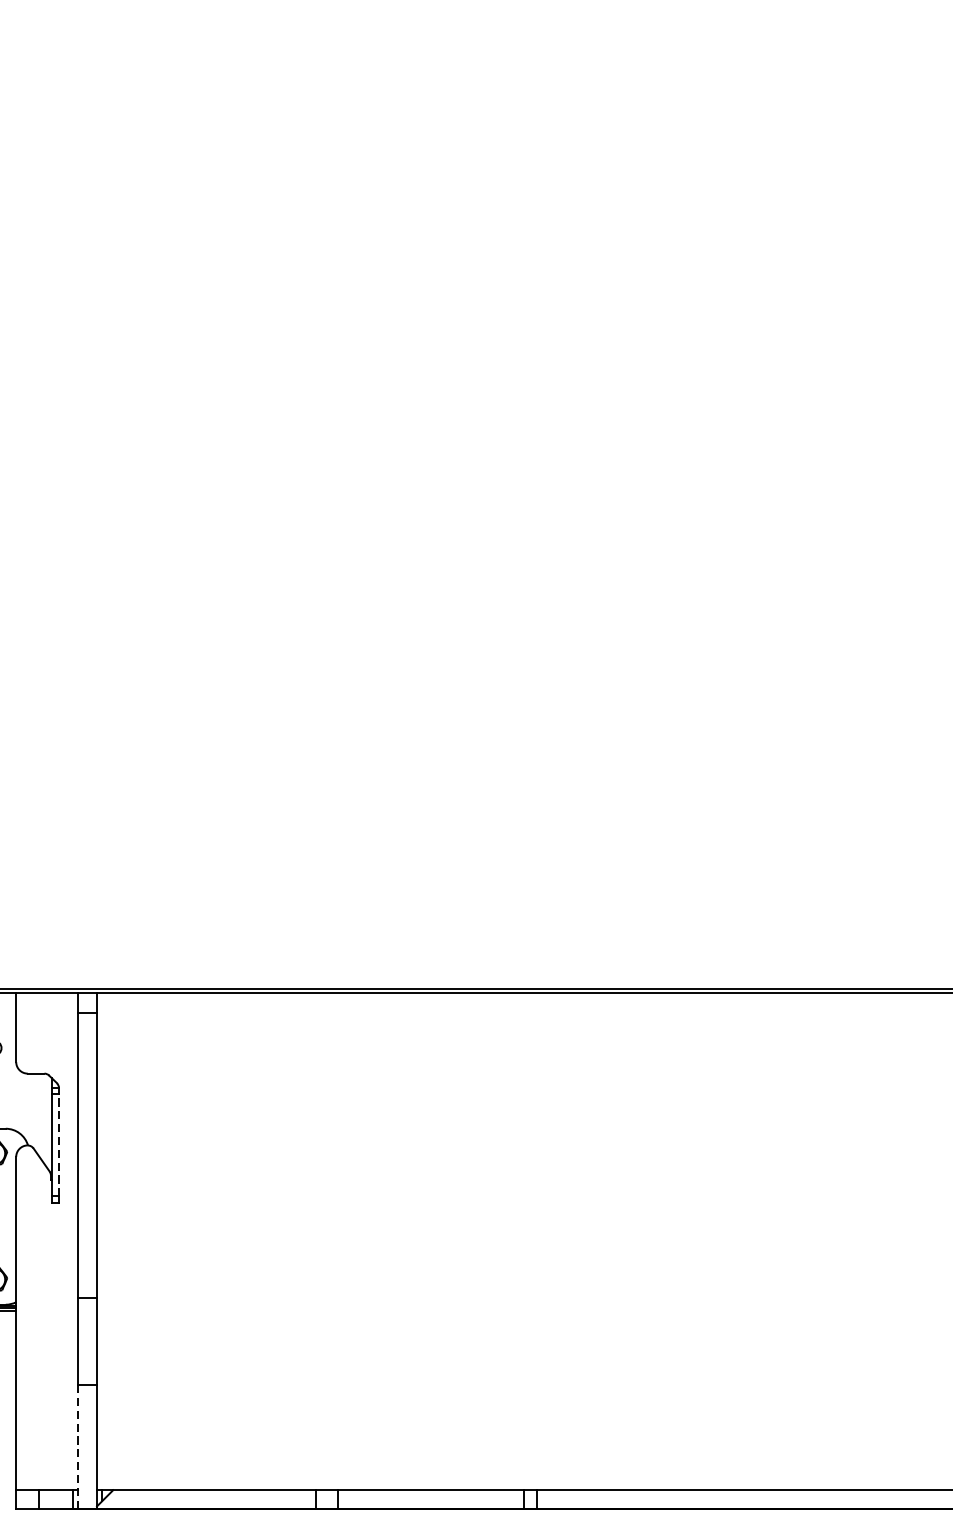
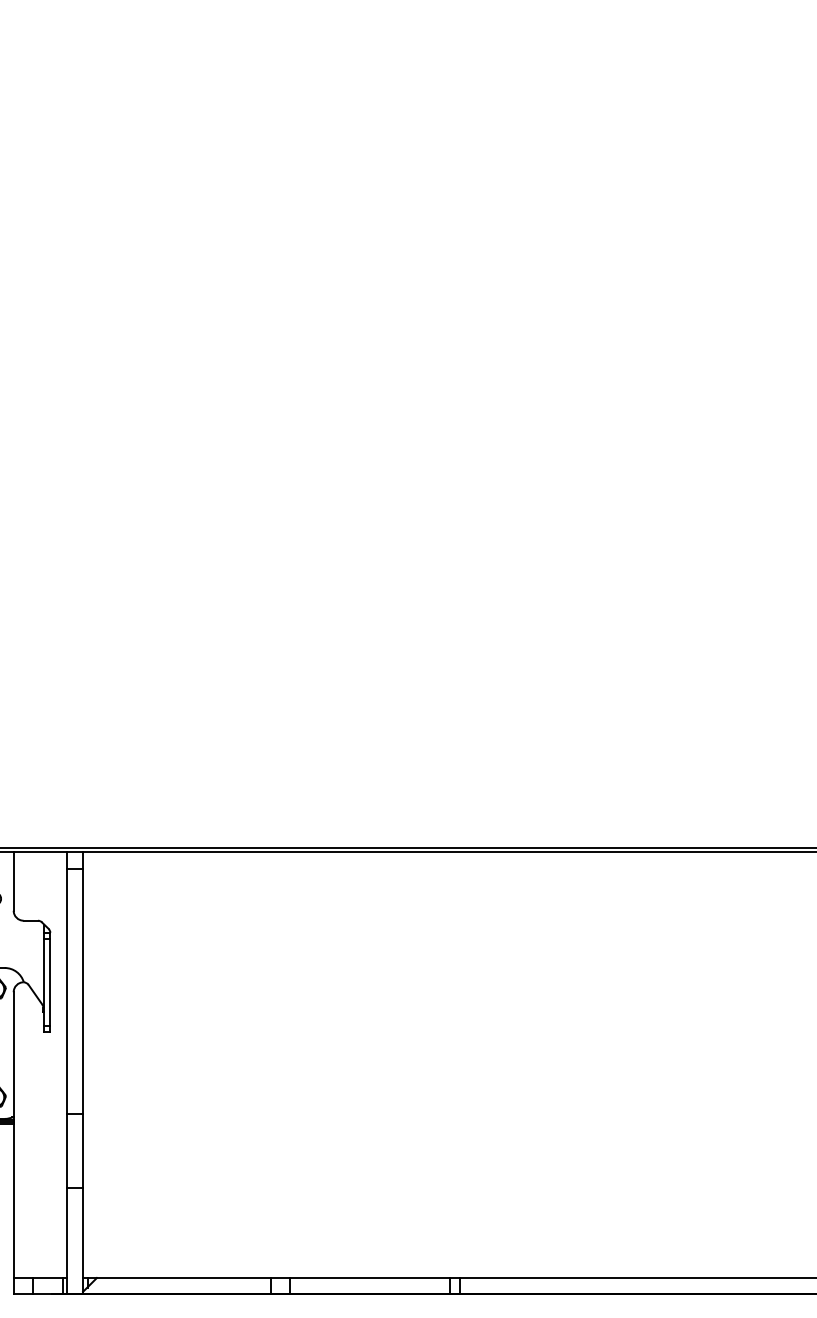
line: (59, 1145) -> (50, 982), dashed -> solid
line: (78, 1446) -> (67, 1240), dashed -> solid

